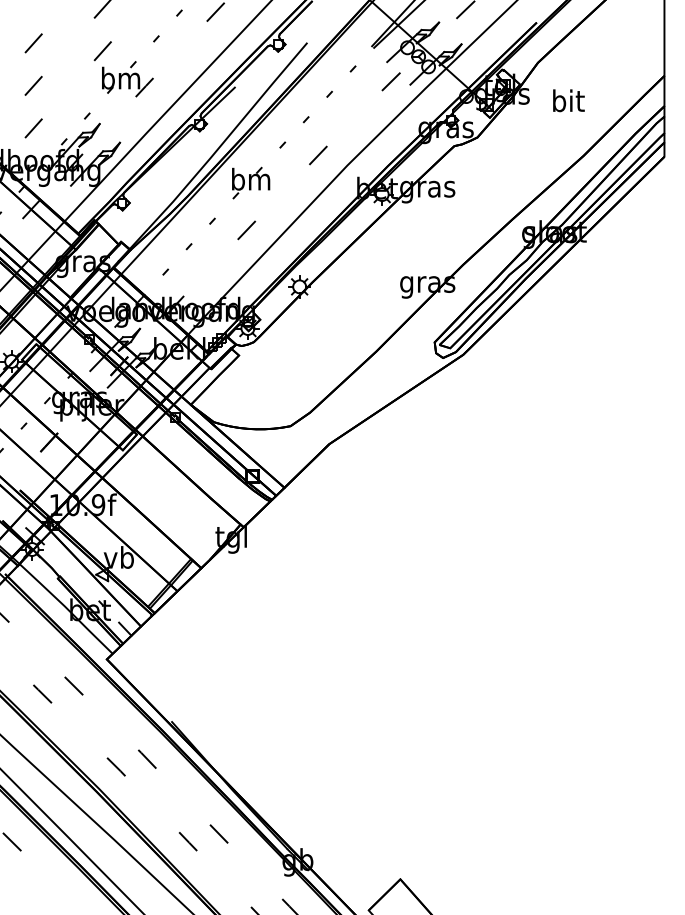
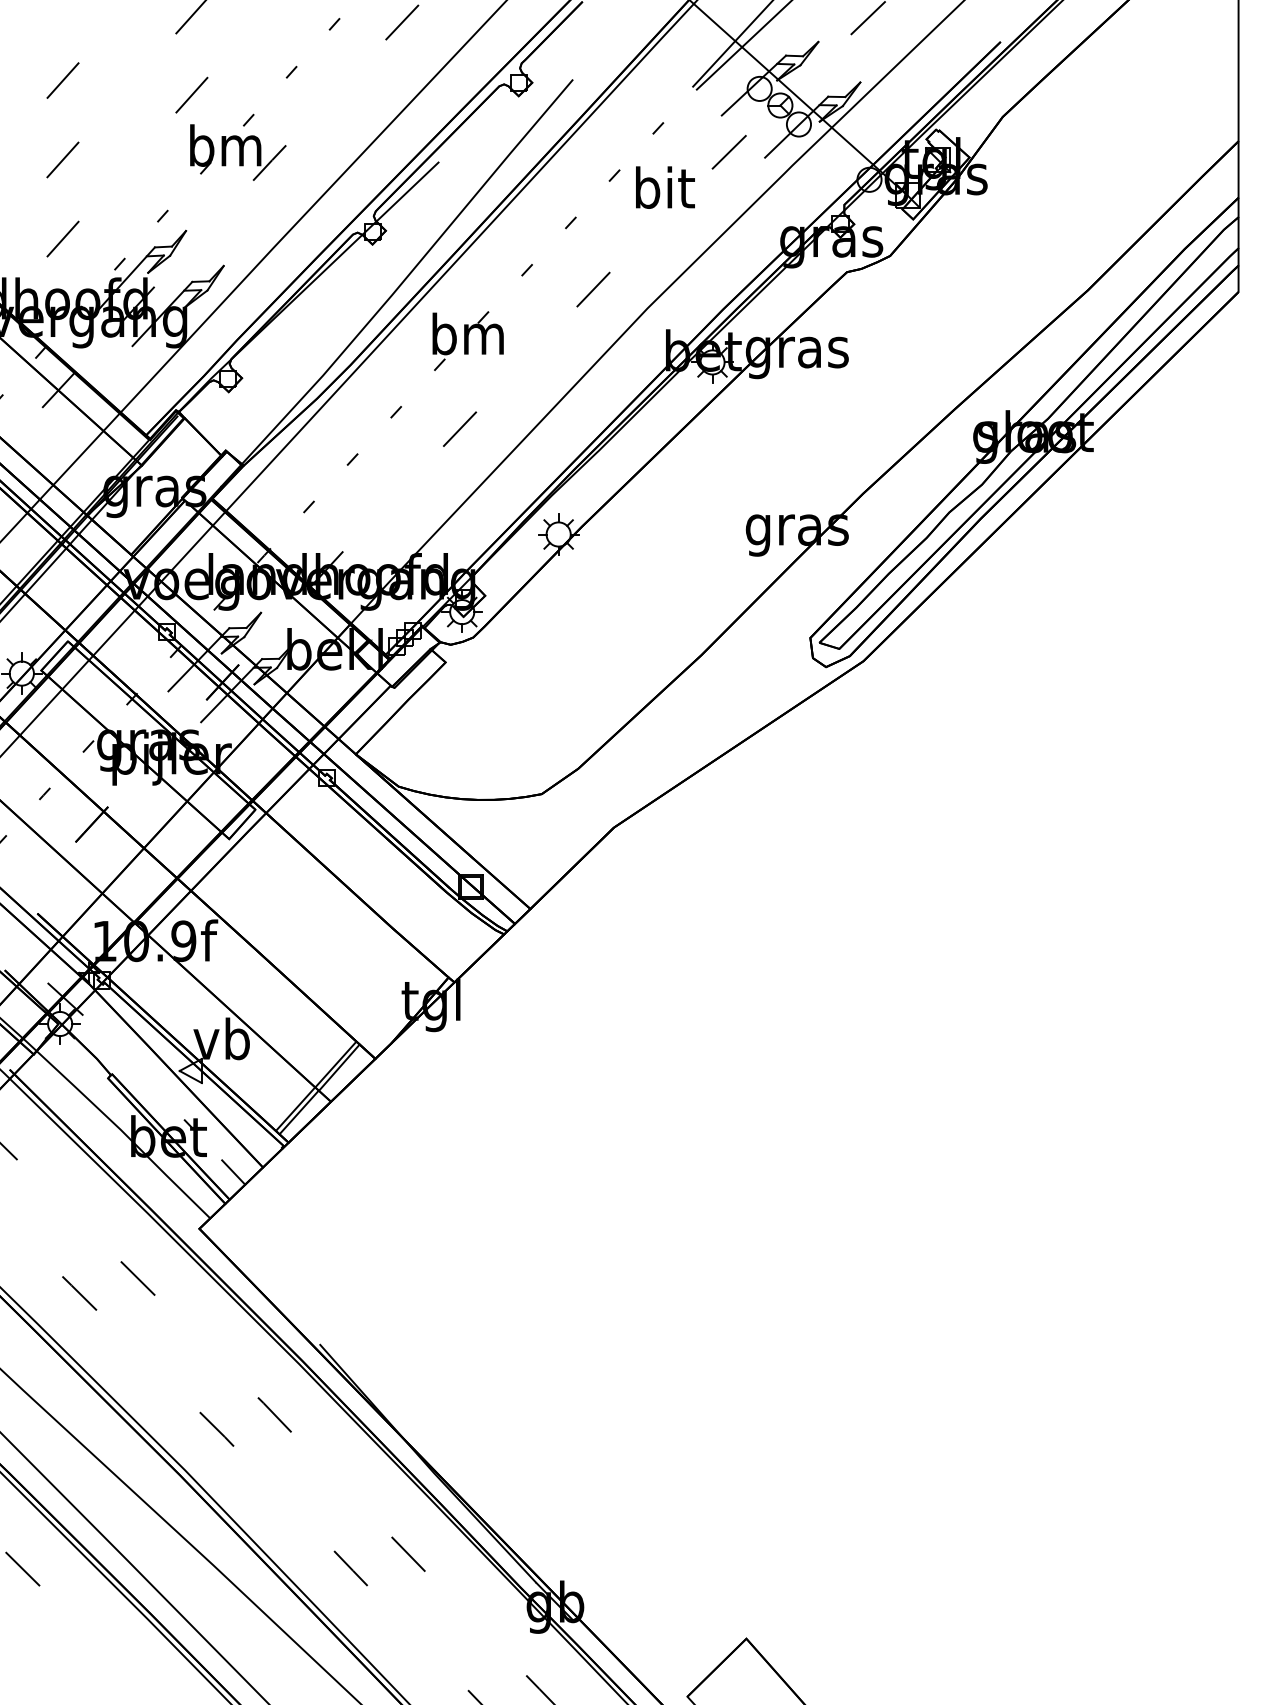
text: (568, 100) -> (664, 187), moved

